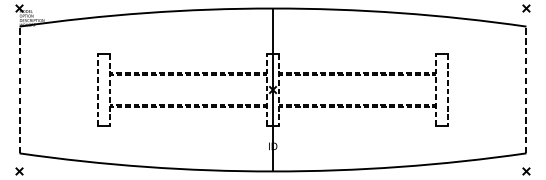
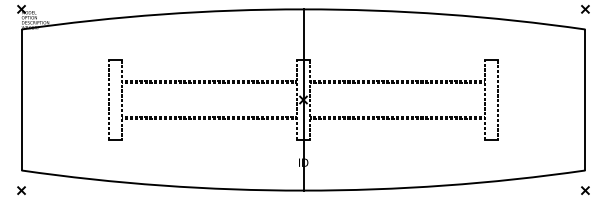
line: (19, 89) -> (21, 99), dashed -> solid
line: (526, 89) -> (585, 99), dashed -> solid

